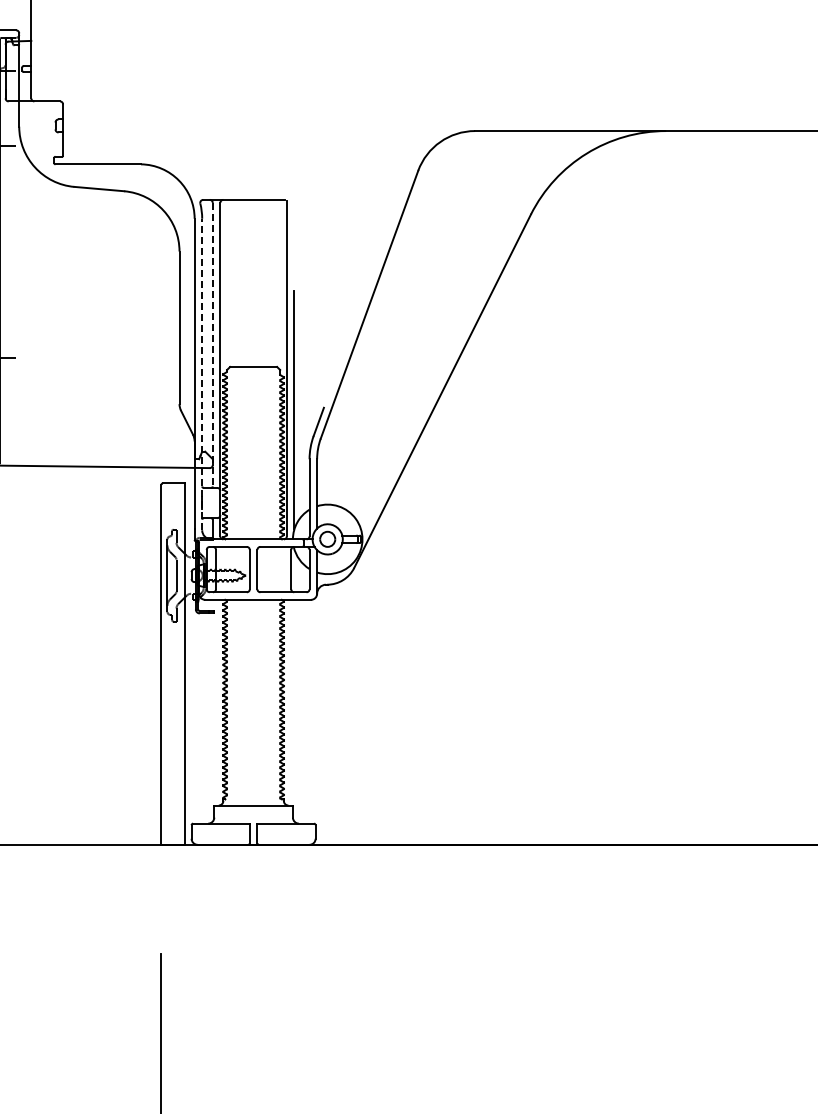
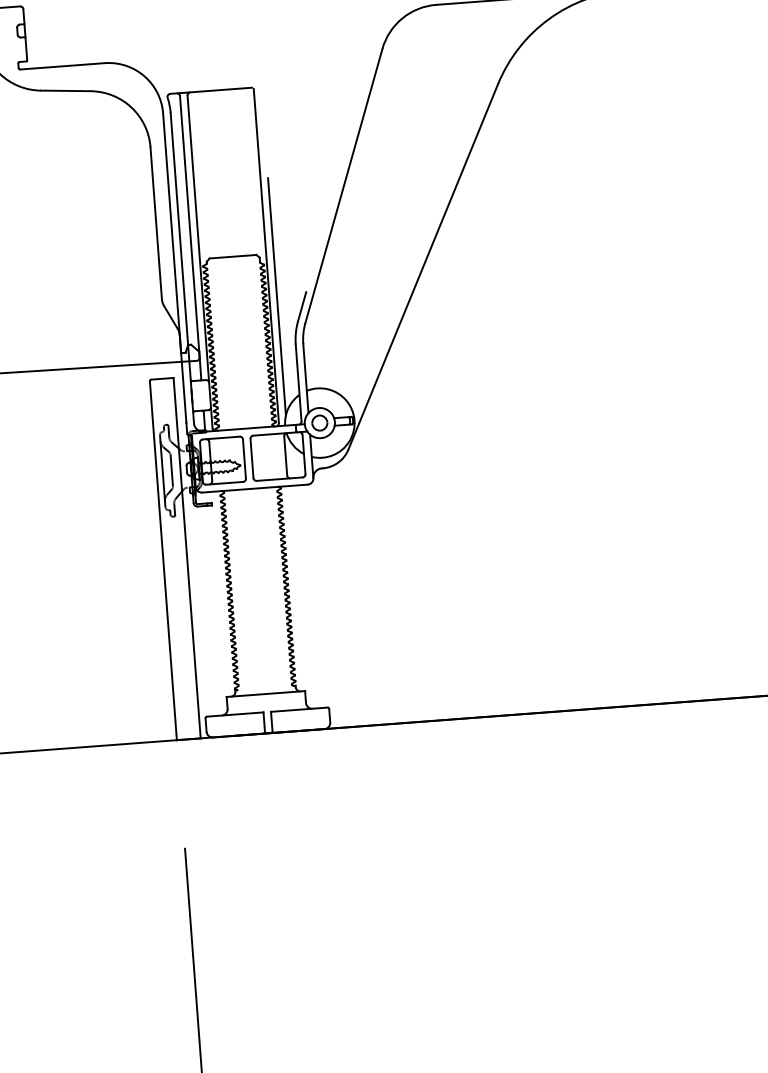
line: (212, 344) -> (190, 237), dashed -> solid
line: (202, 374) -> (182, 268), dashed -> solid

